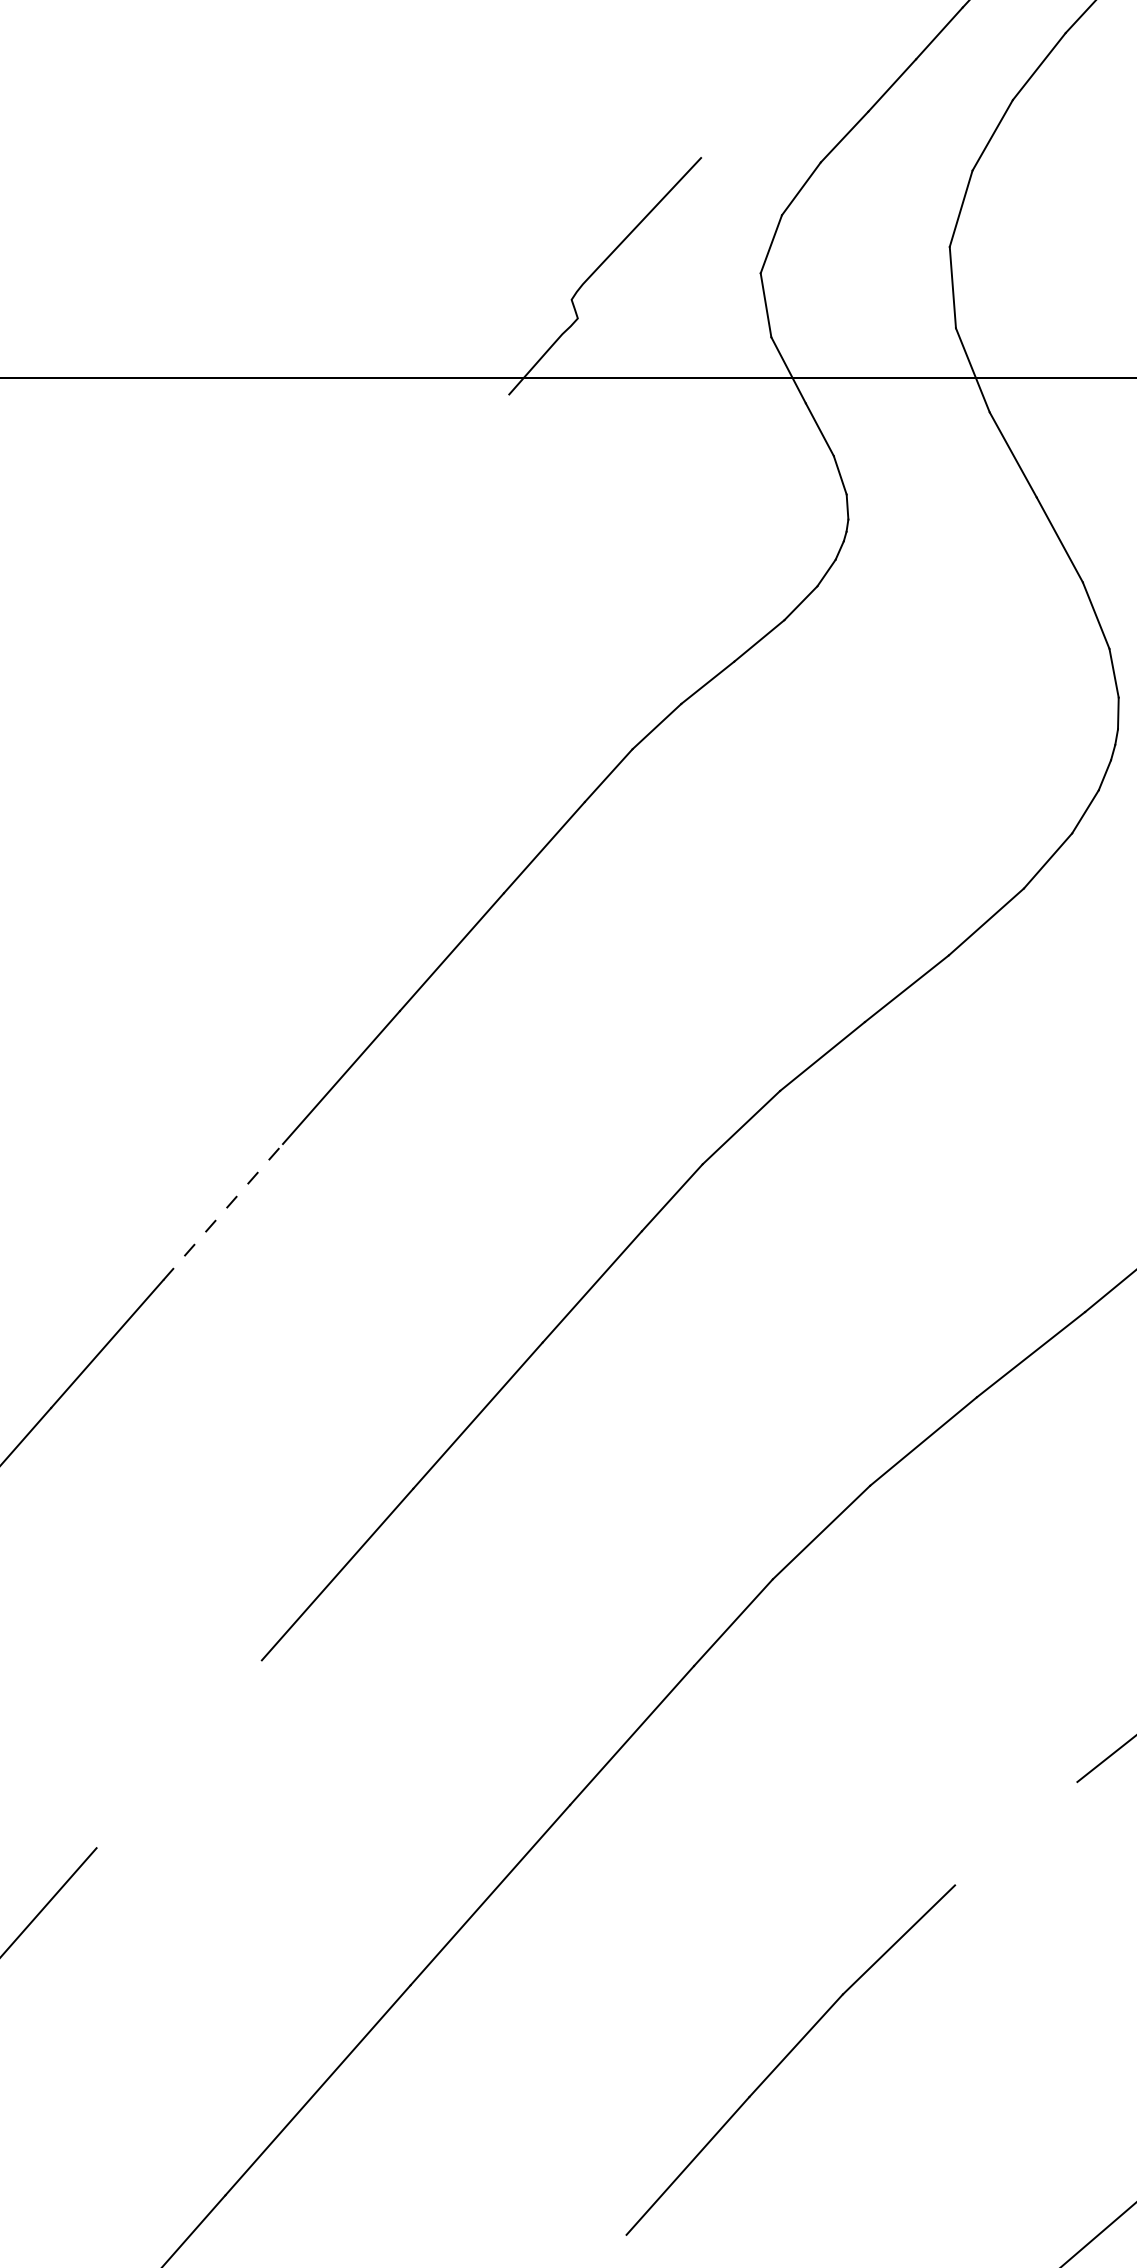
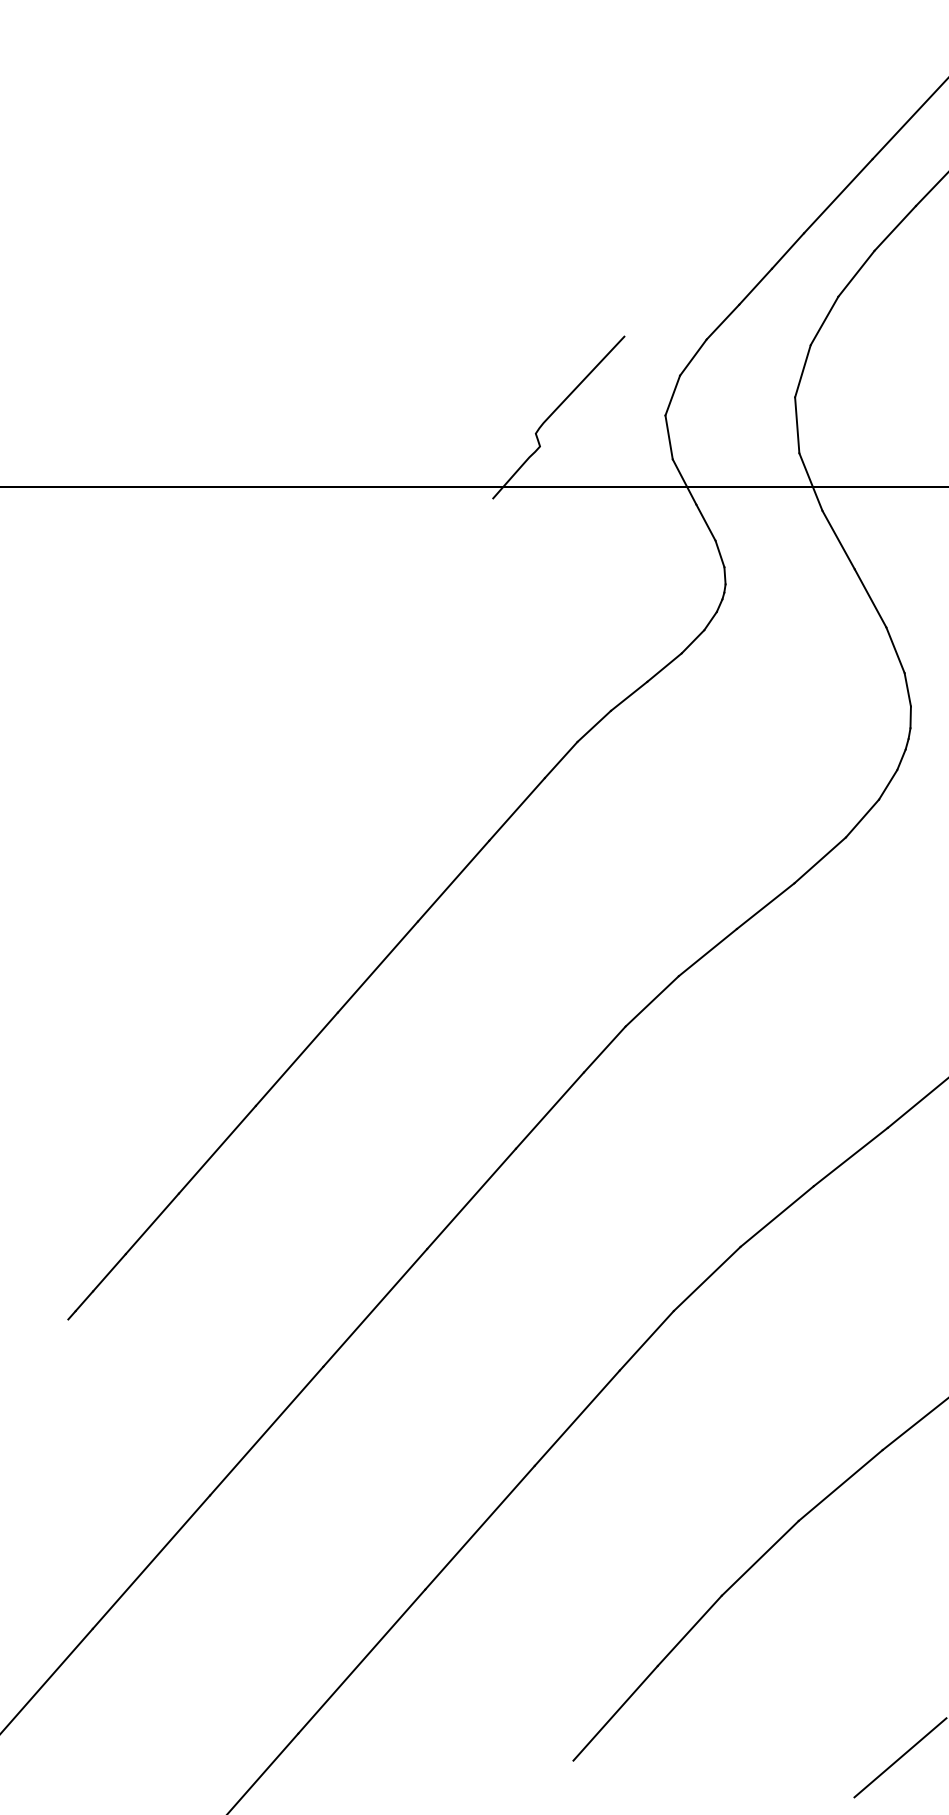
line: (224, 1210) -> (297, 1058), dashed -> solid
line: (178, 1753) -> (266, 1430), added
line: (1015, 1833) -> (840, 1485), added

